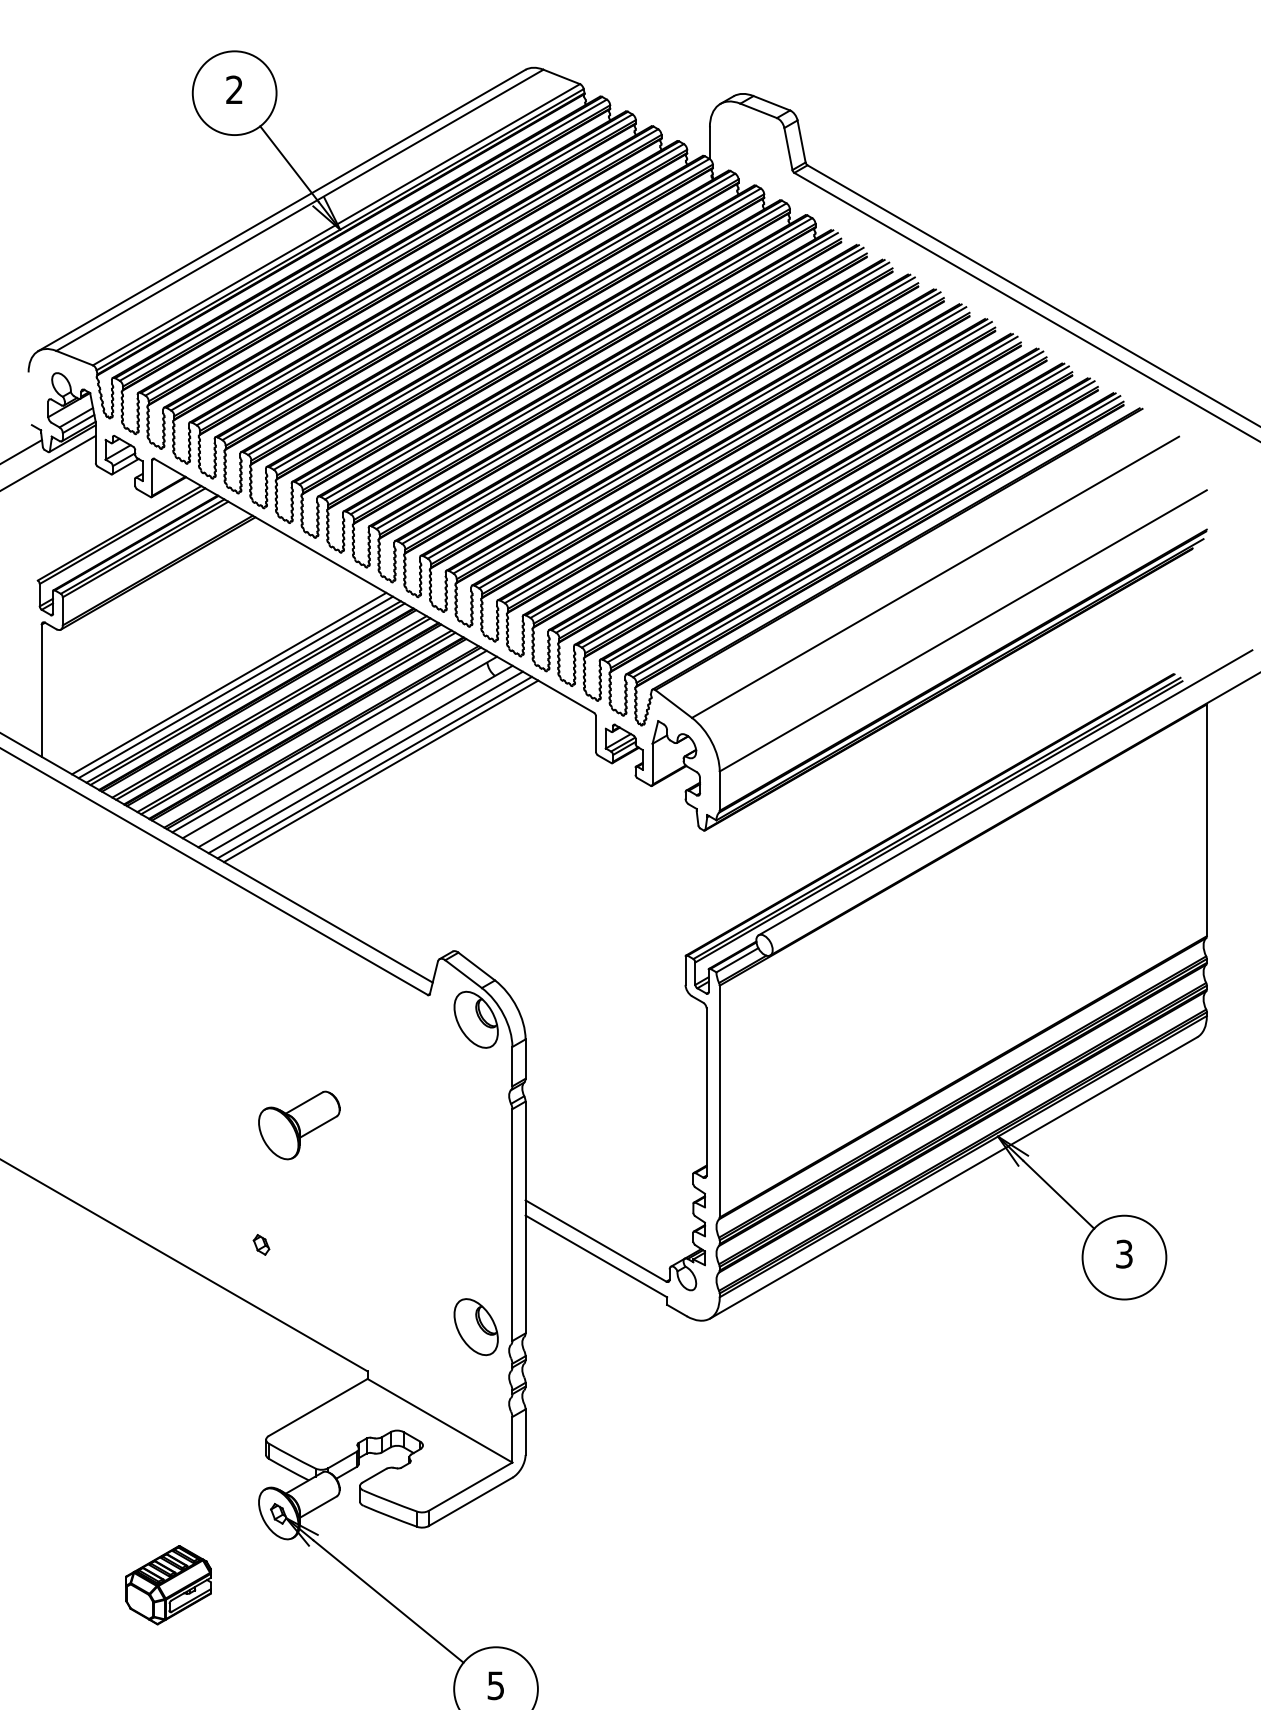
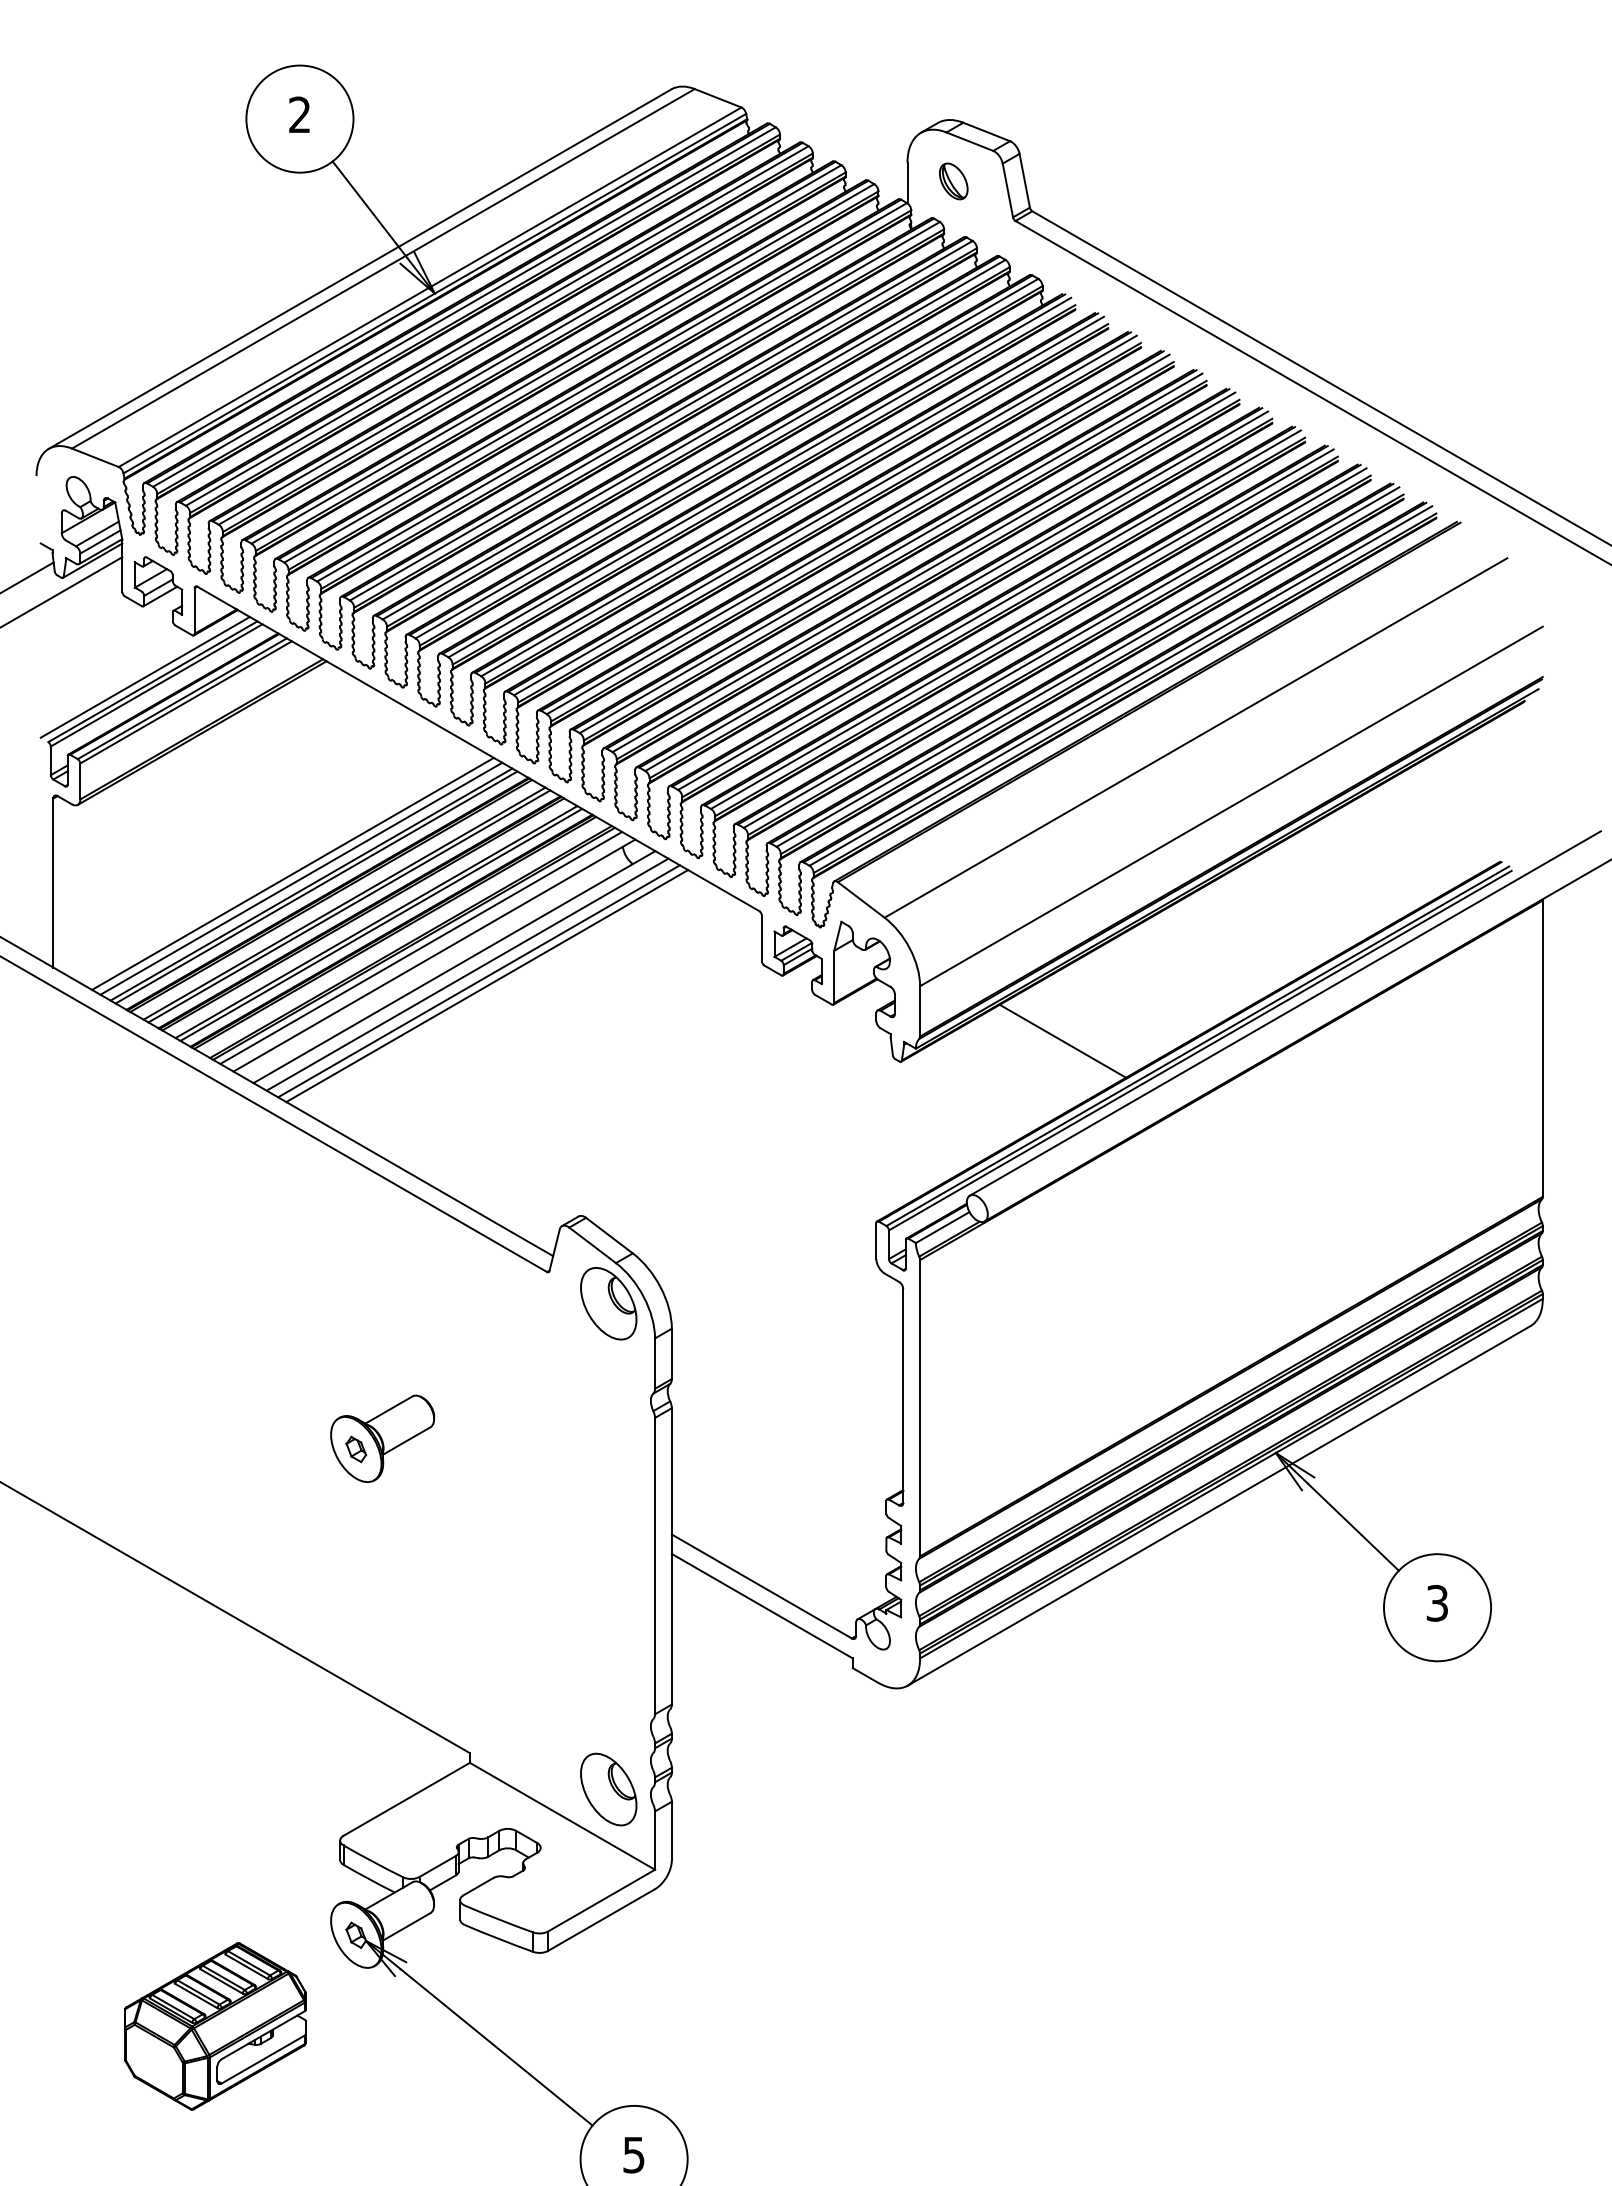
part: (745, 142) -> (953, 181), added
line: (113, 529) -> (144, 677), added
line: (831, 813) -> (1062, 1040), added
part: (261, 1244) -> (356, 1449), moved
part: (476, 1327) -> (608, 1789), moved
part: (168, 1585) -> (215, 2026), size x1.67

